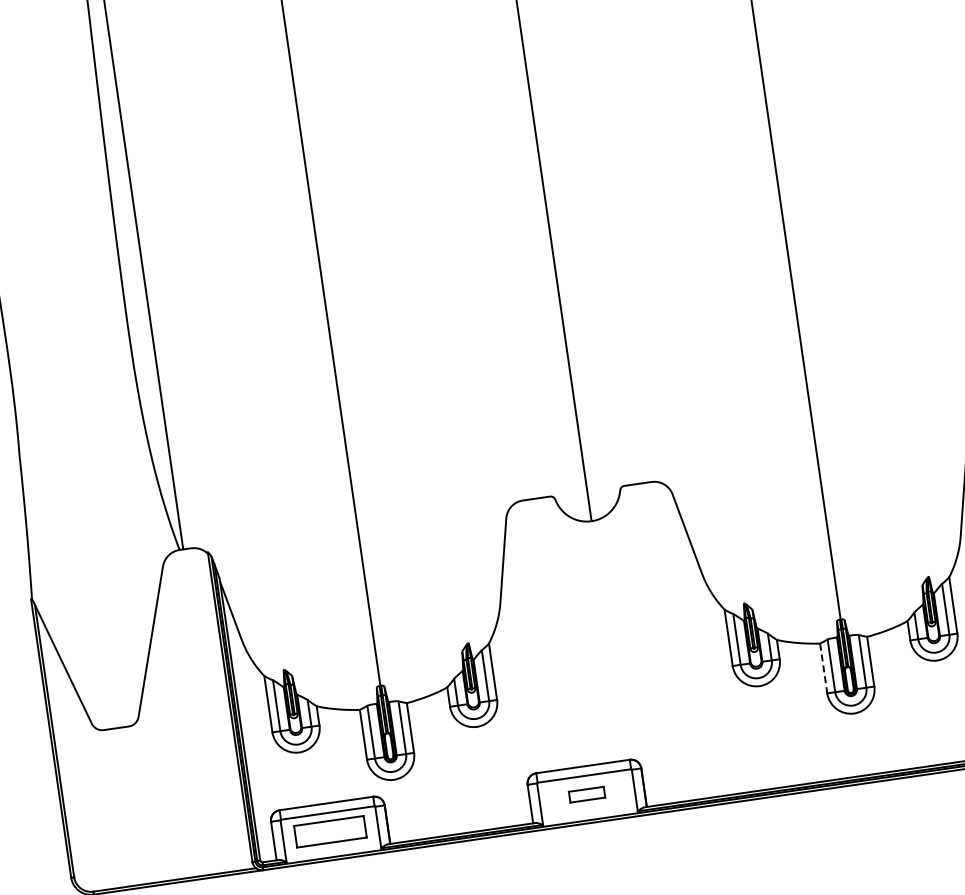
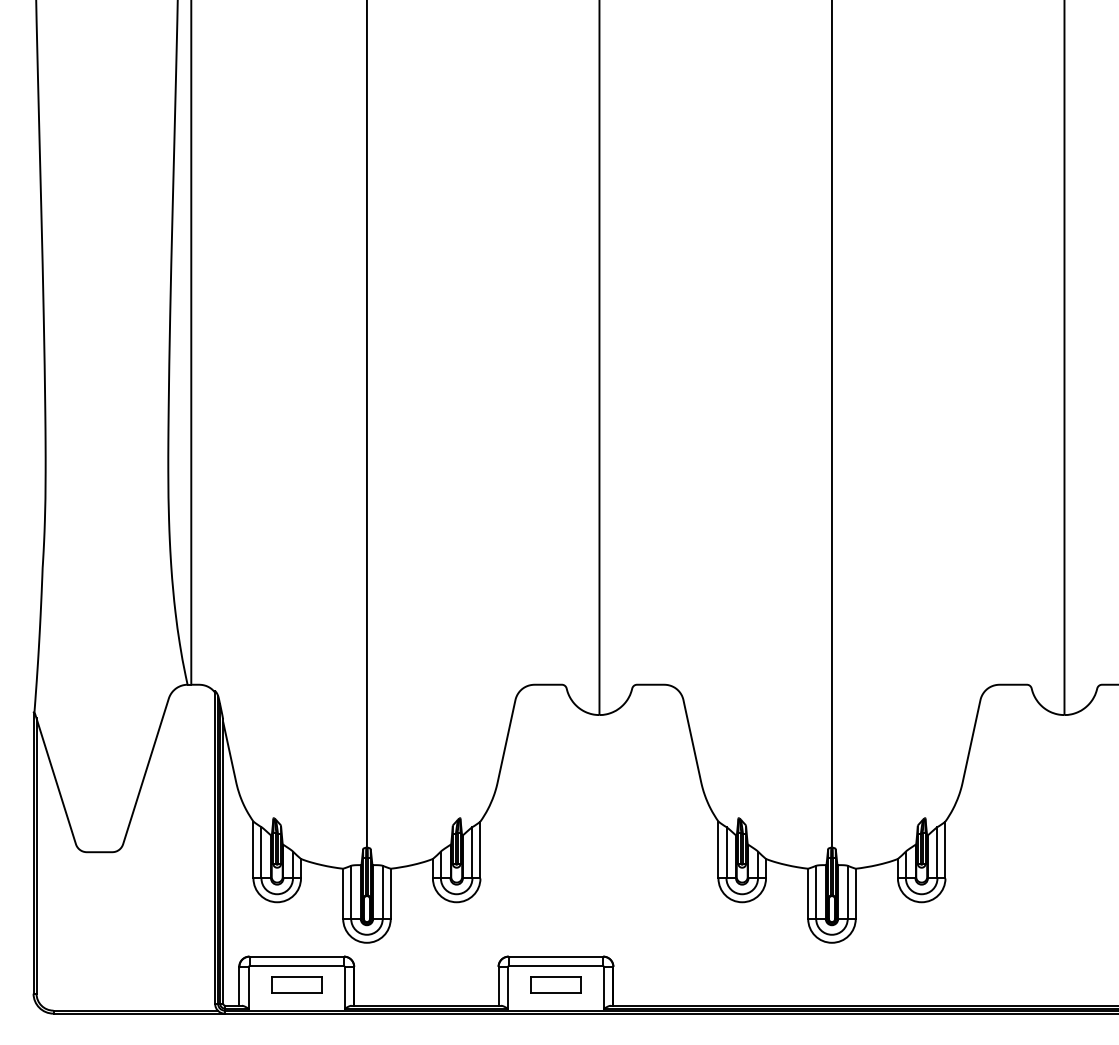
line: (824, 669) -> (808, 894), dashed -> solid
part: (586, 794) -> (555, 984), size x1.43
part: (330, 831) -> (296, 984), size x0.71

